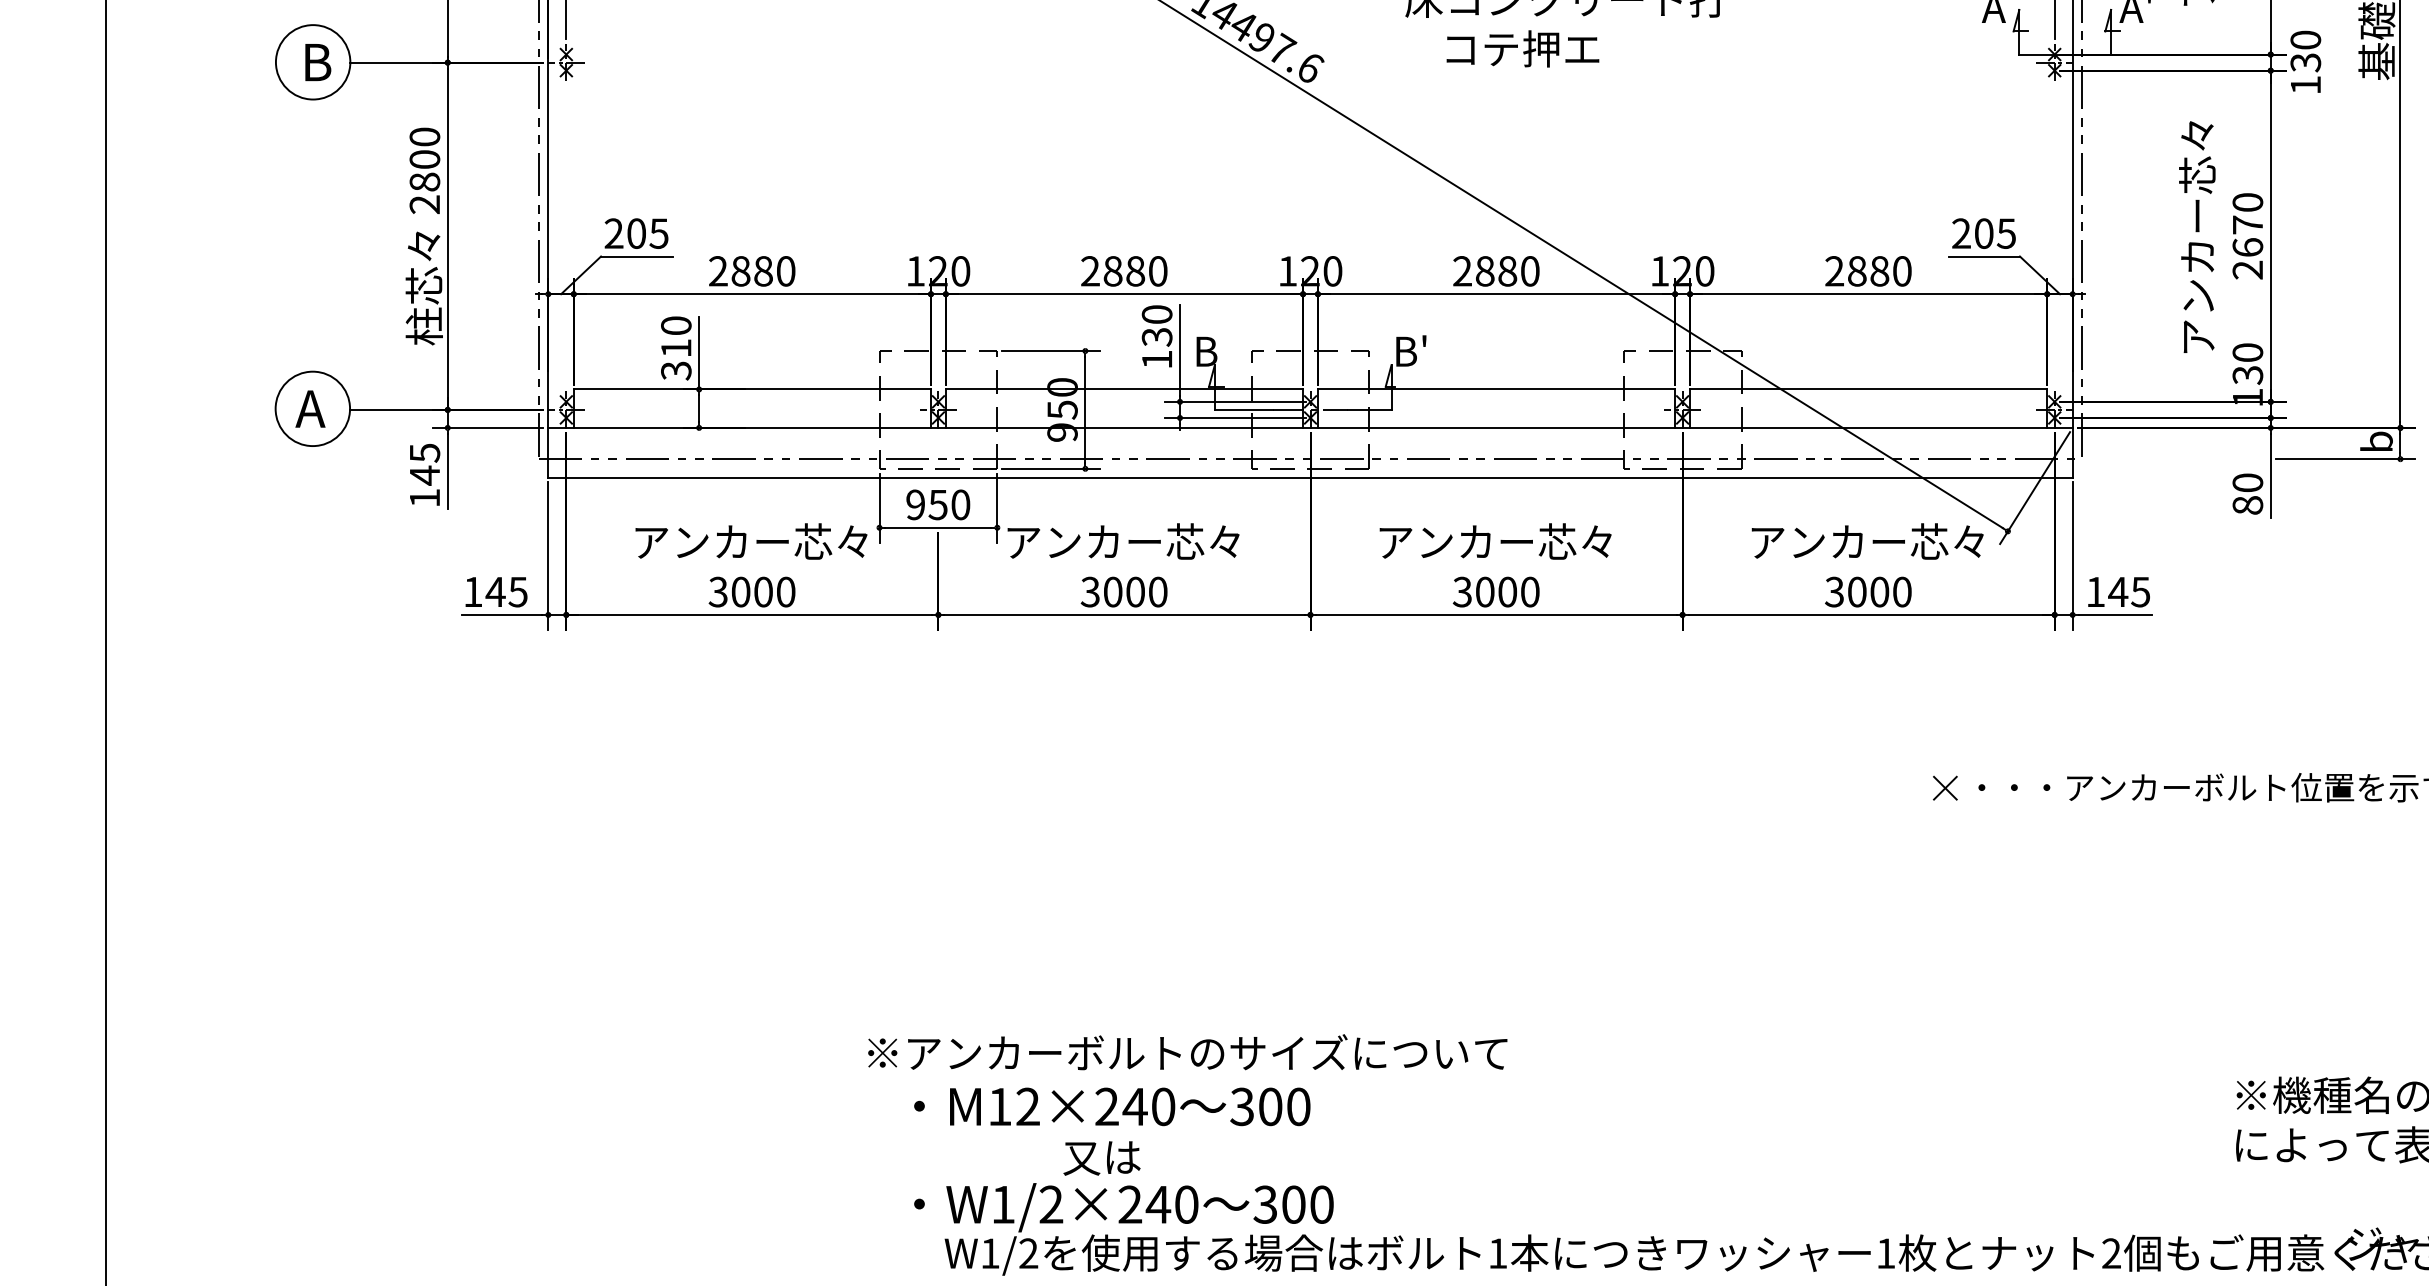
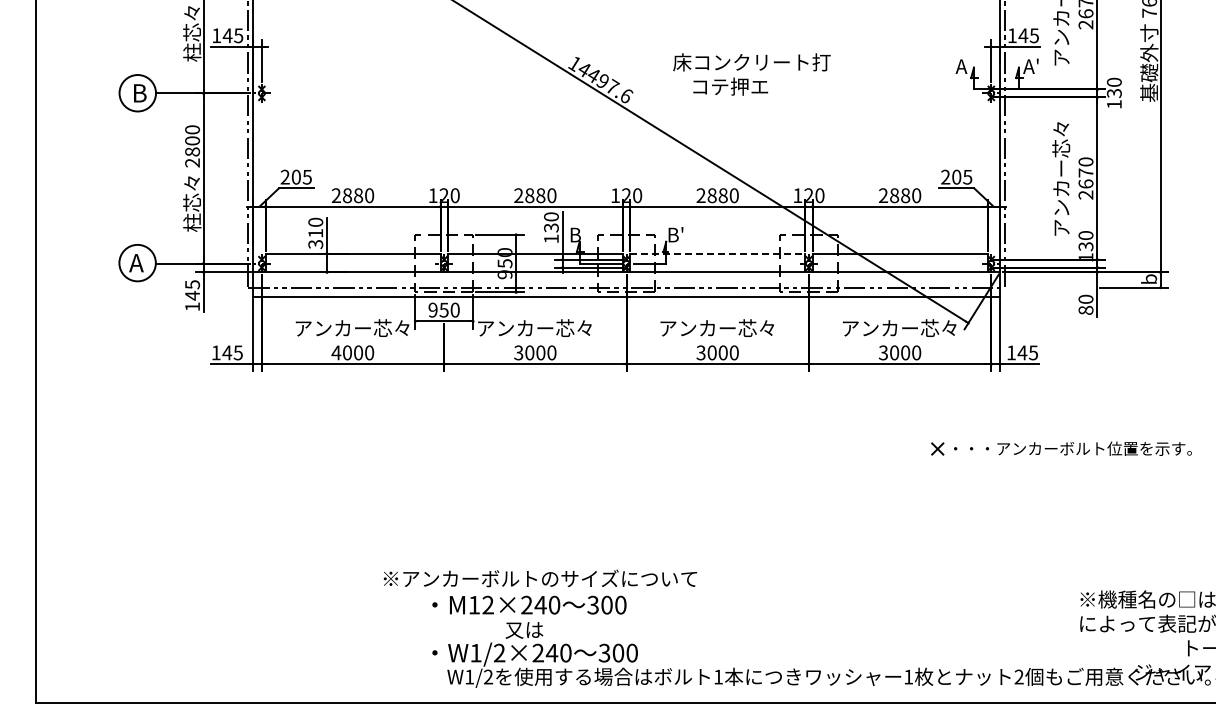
line: (1495, 389) -> (717, 253), solid -> dashed
text: (718, 591) -> (336, 352), 3000 -> 4000
text: (1185, 1052) -> (539, 578), moved

